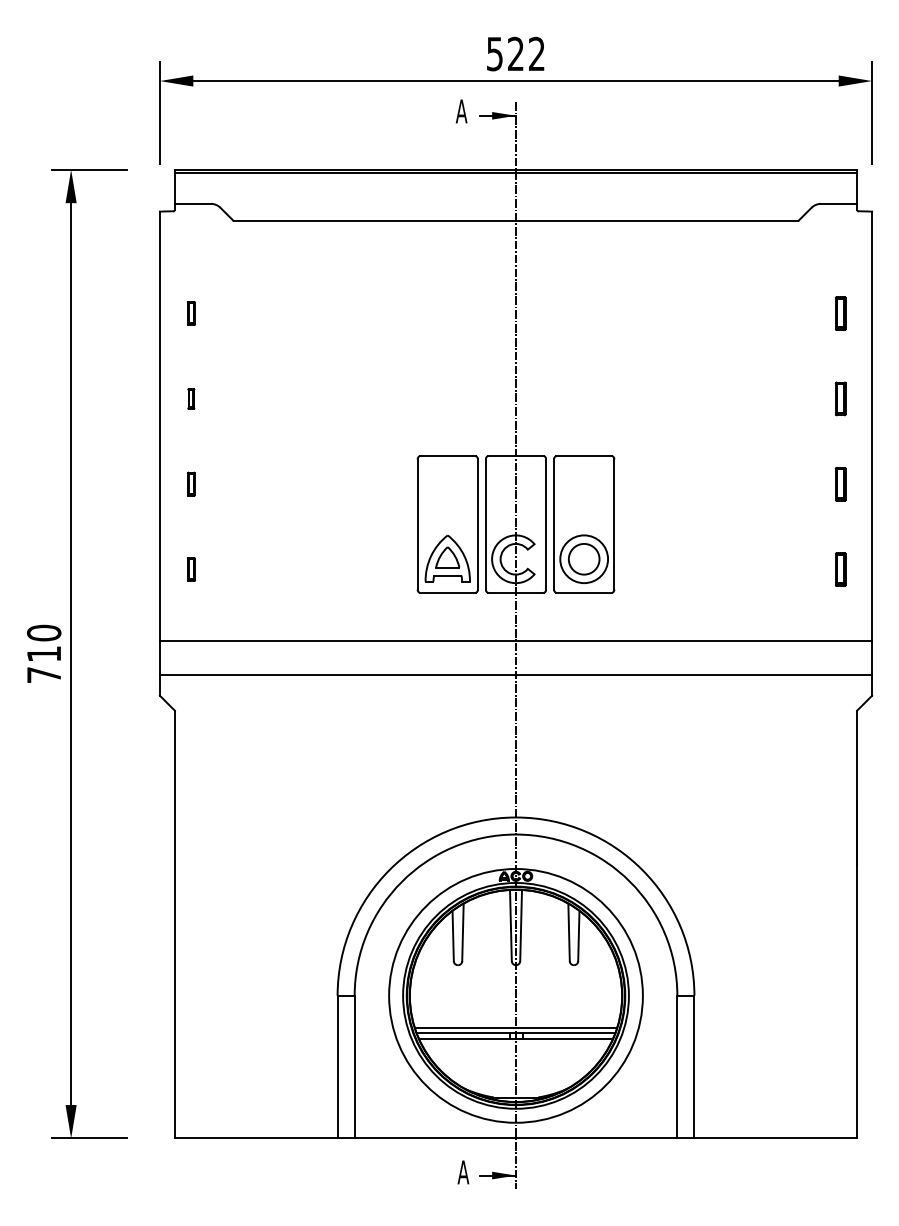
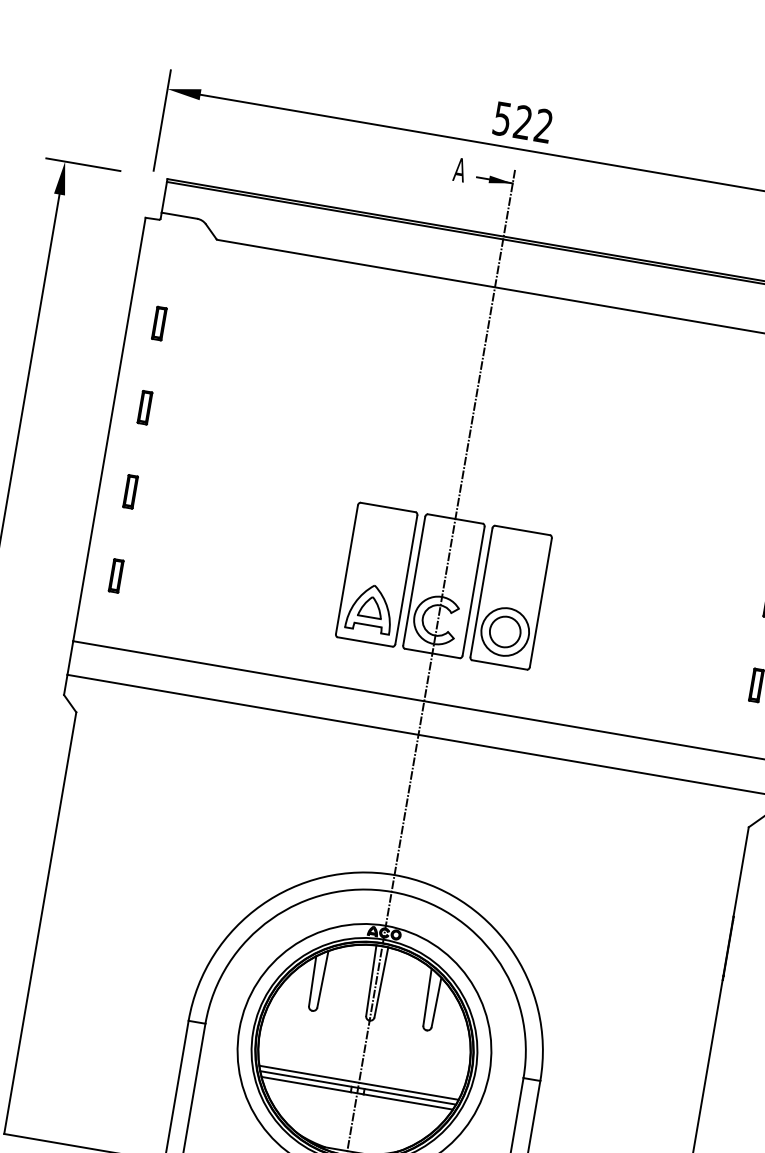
part: (191, 313) -> (159, 323), size x1.43
part: (191, 398) -> (145, 407), size x1.67
part: (191, 483) -> (130, 491), size x1.43
part: (191, 569) -> (116, 575), size x1.43

